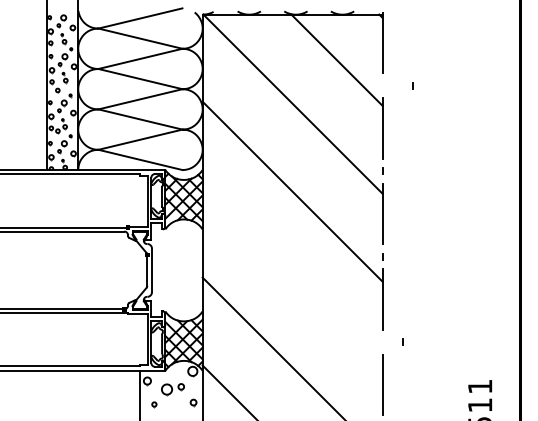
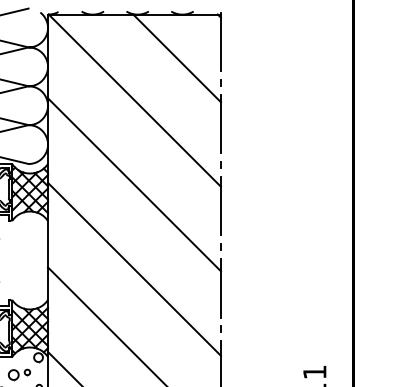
line: (412, 85) -> (220, 82), moved
line: (292, 279) -> (134, 269), added
line: (402, 341) -> (220, 328), moved

